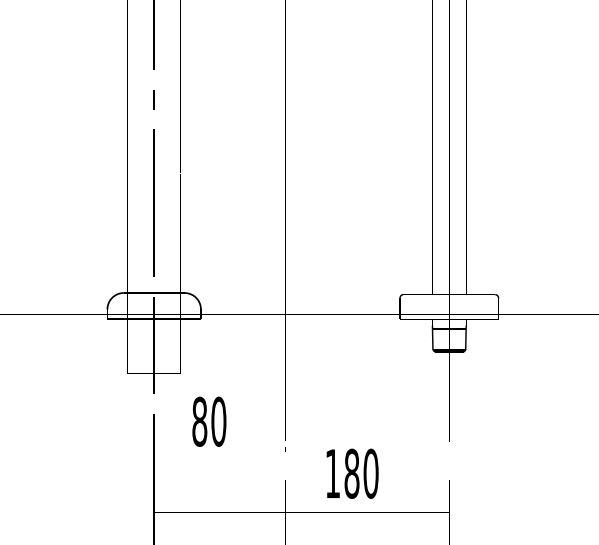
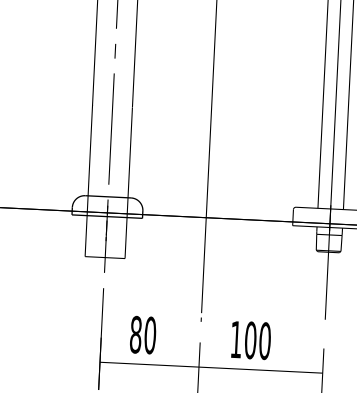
text: (209, 421) -> (143, 334), moved
text: (351, 473) -> (250, 340), 180 -> 100

